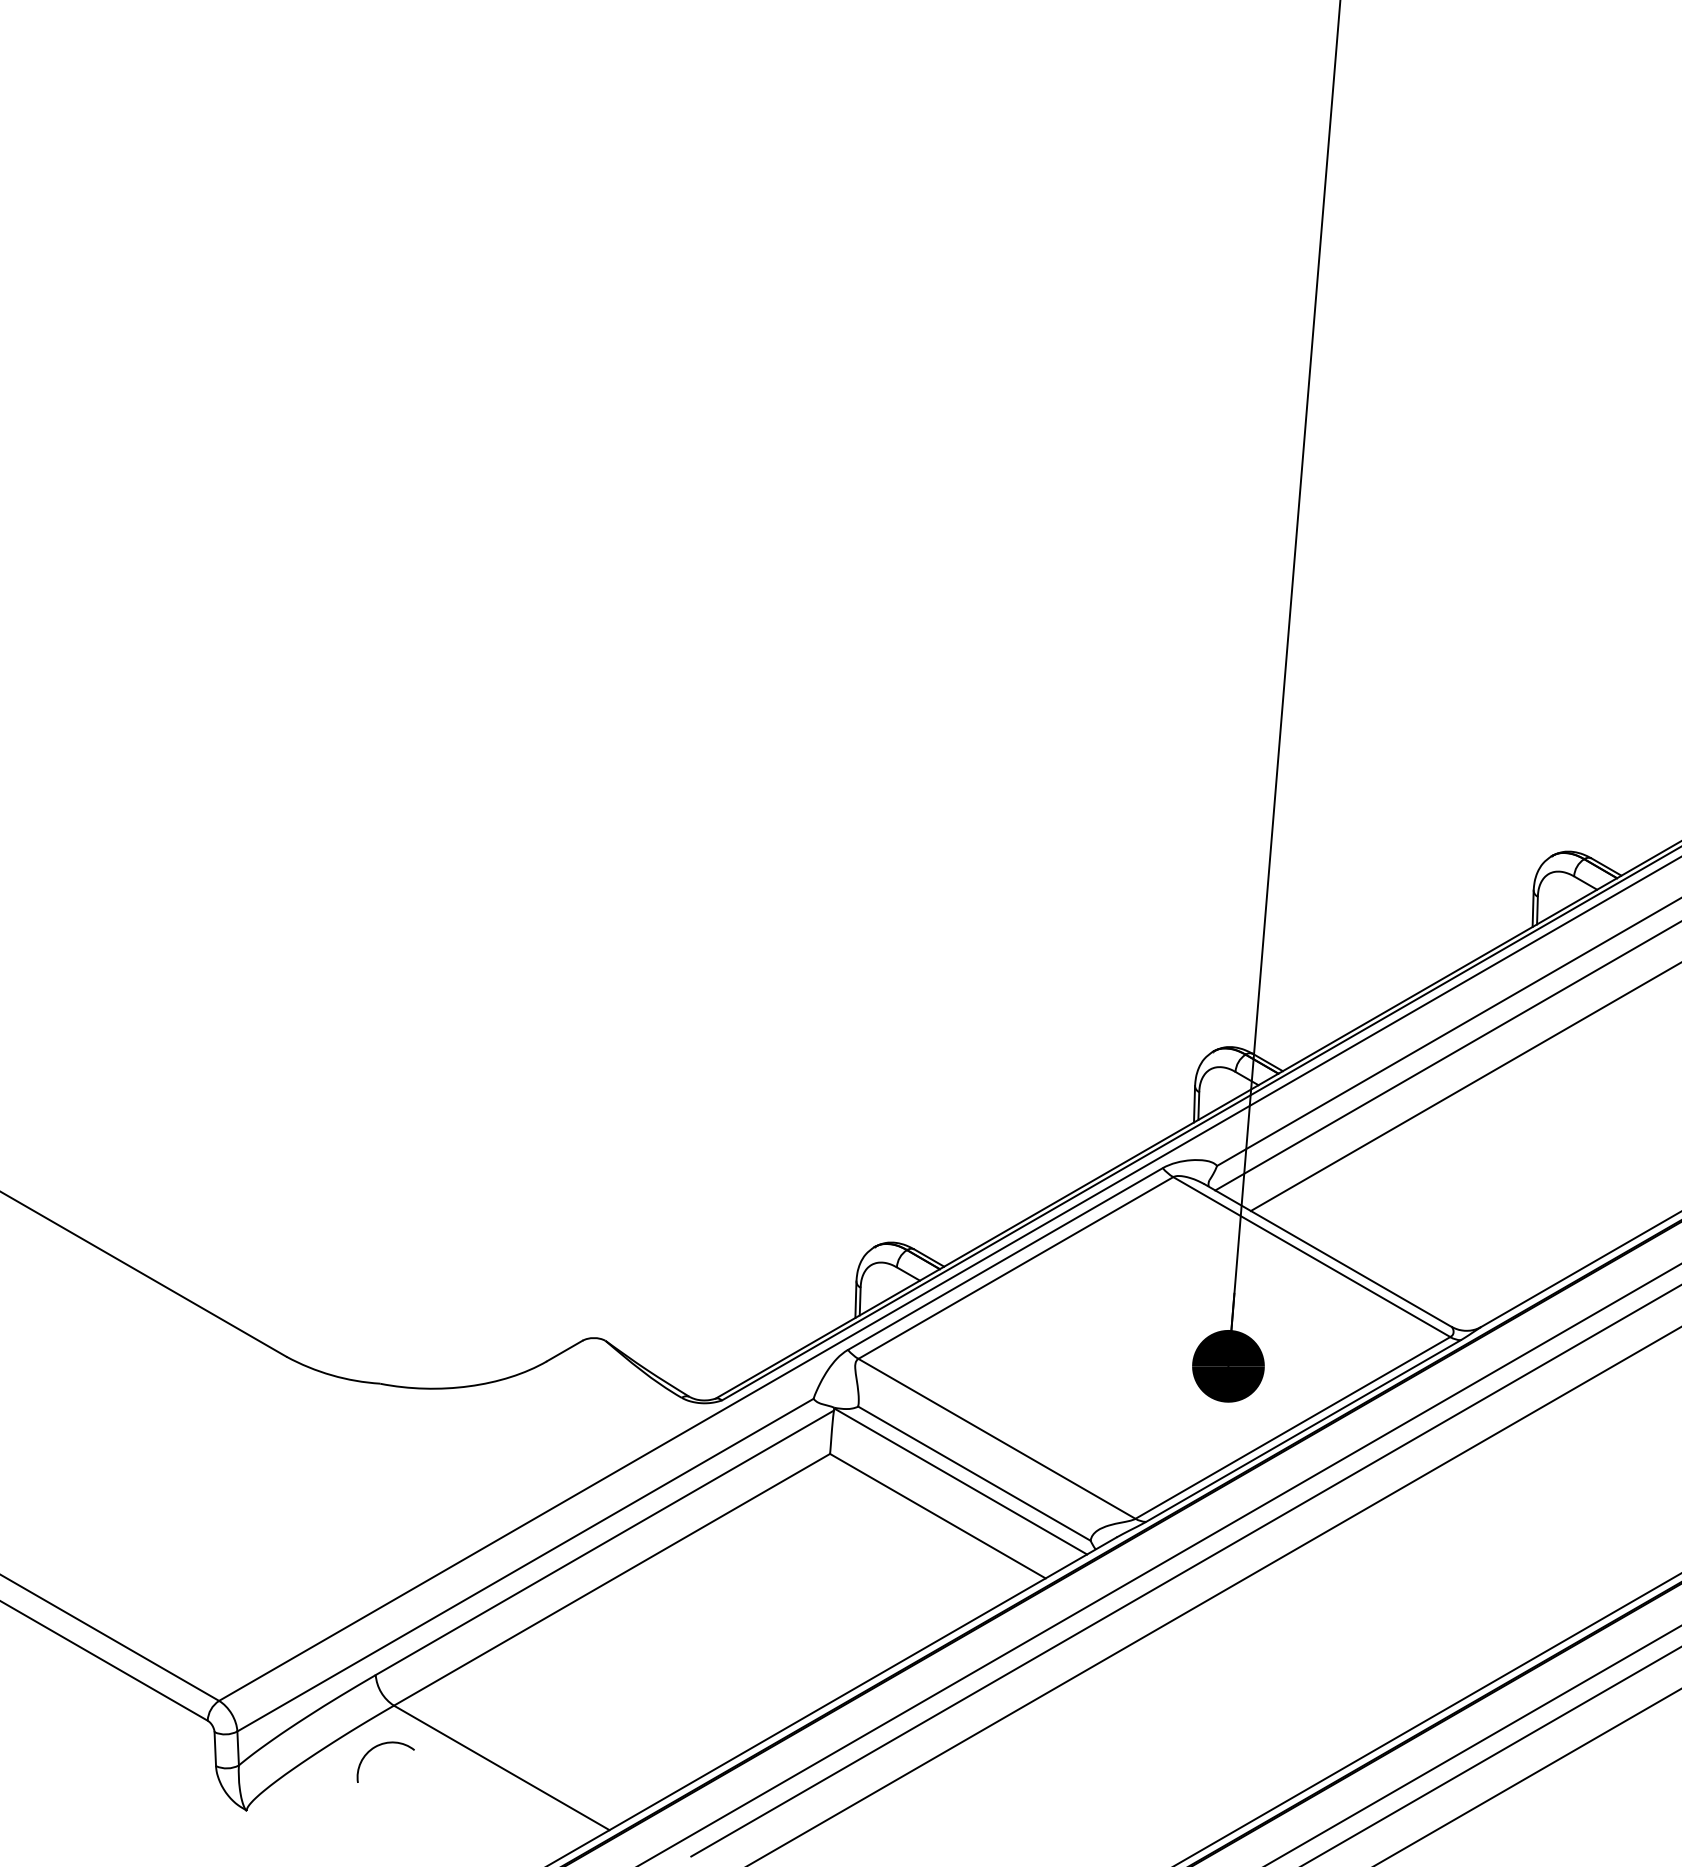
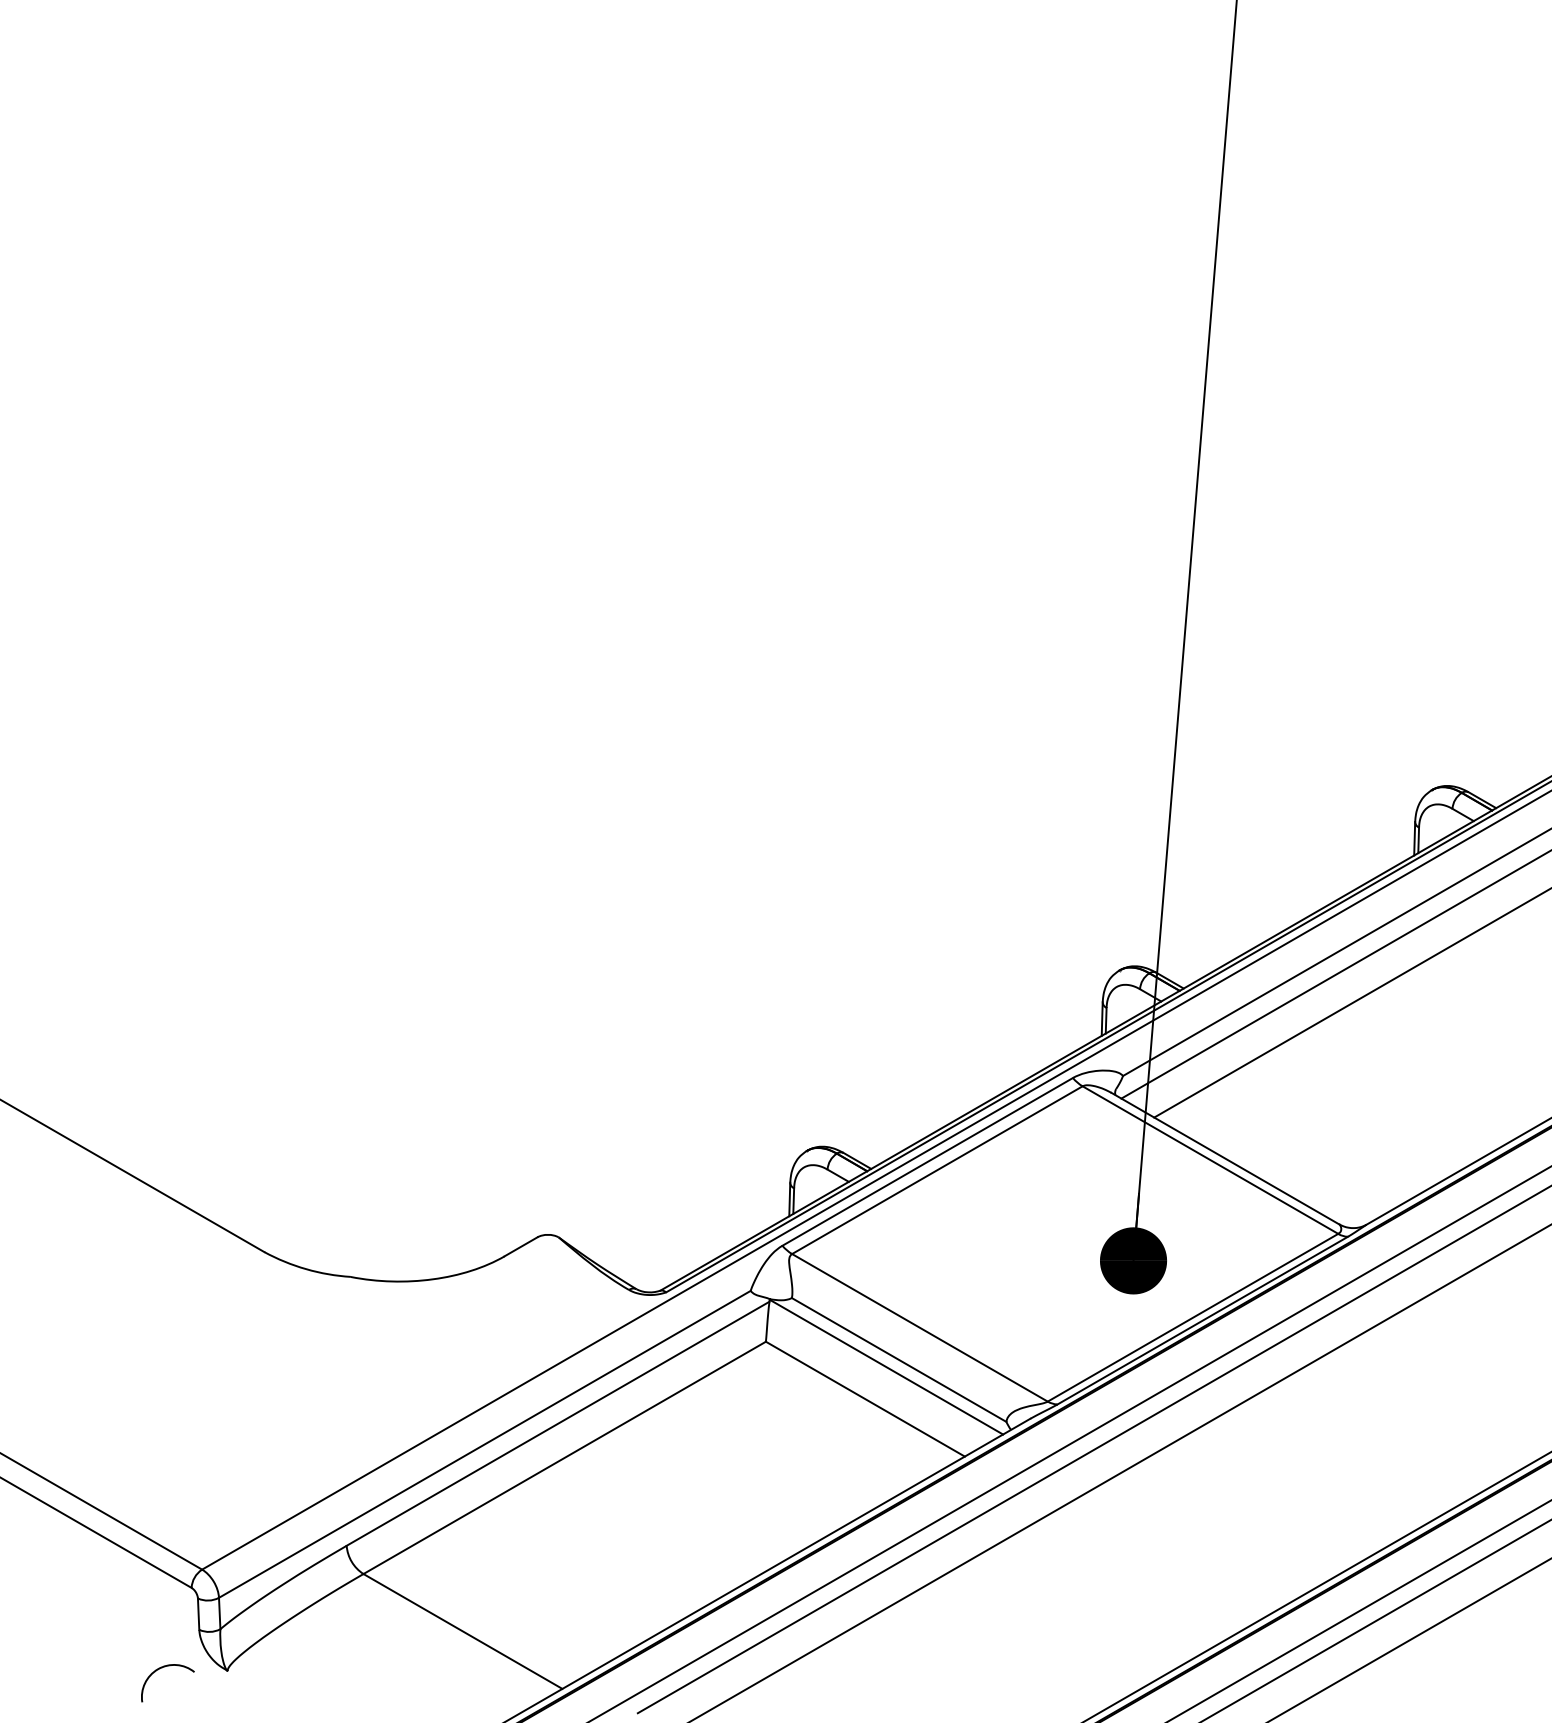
arc: (379, 1746) -> (162, 1668), moved

